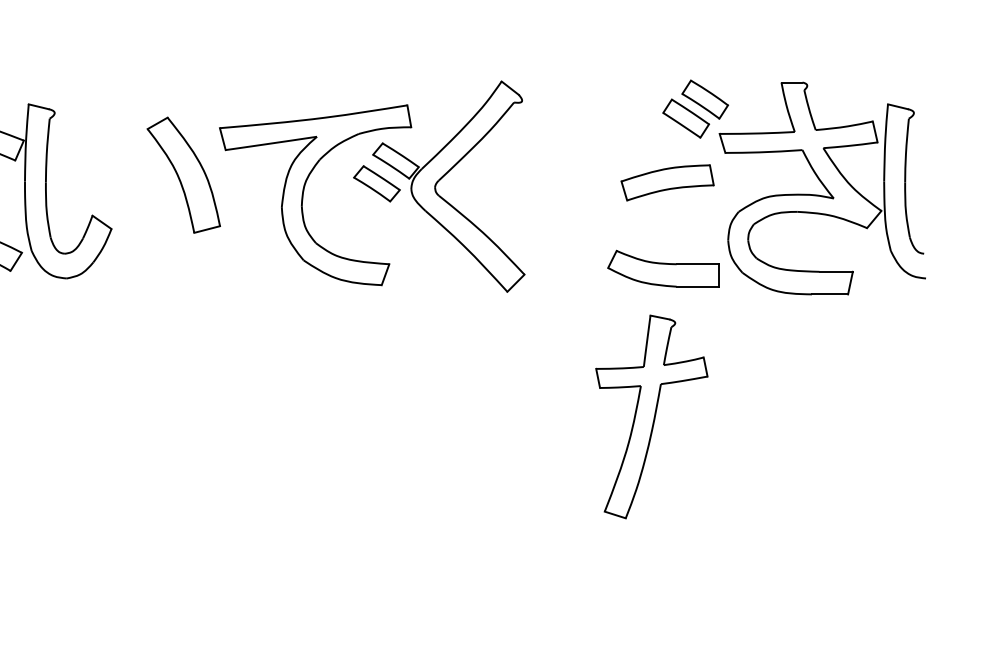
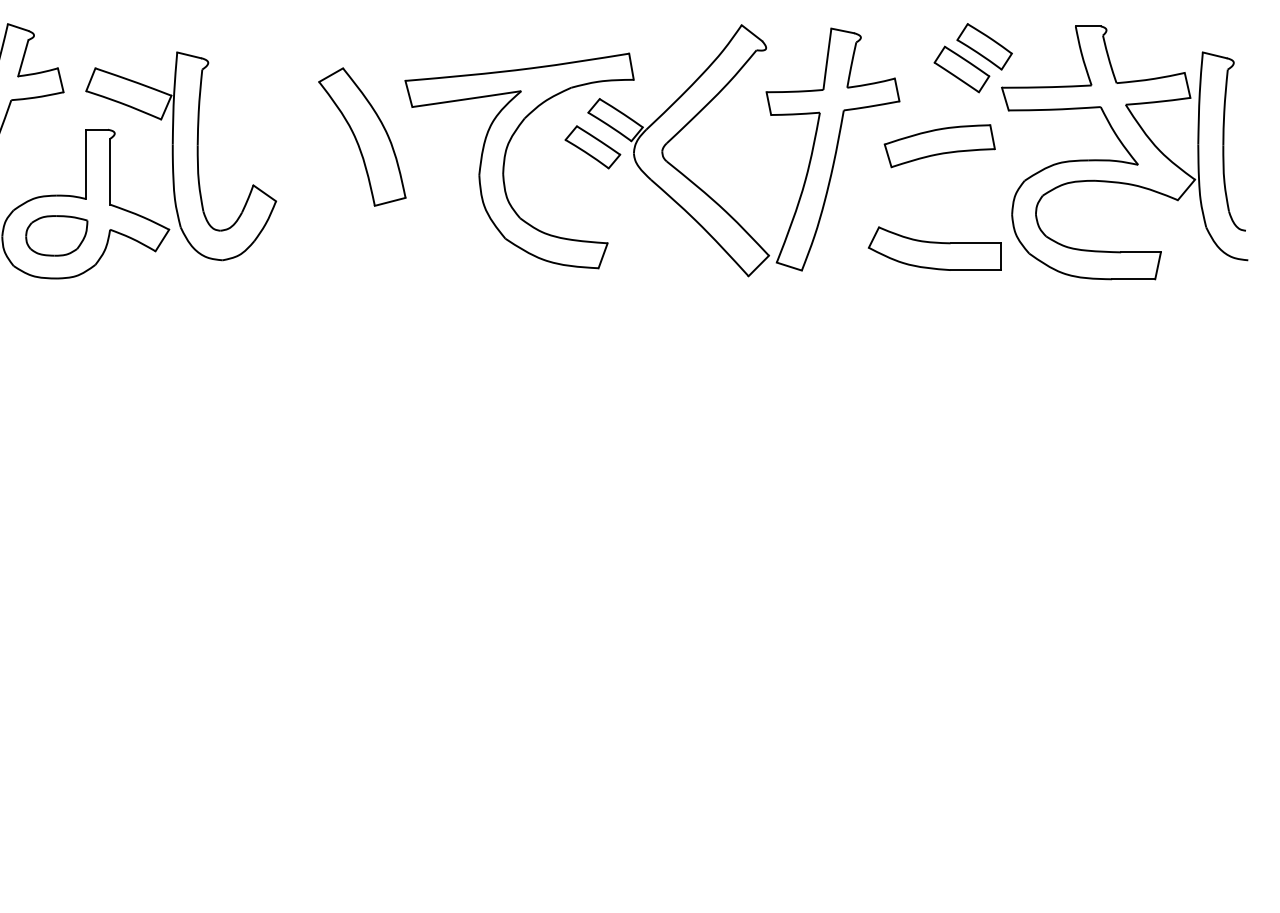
part: (651, 416) -> (832, 149), moved

